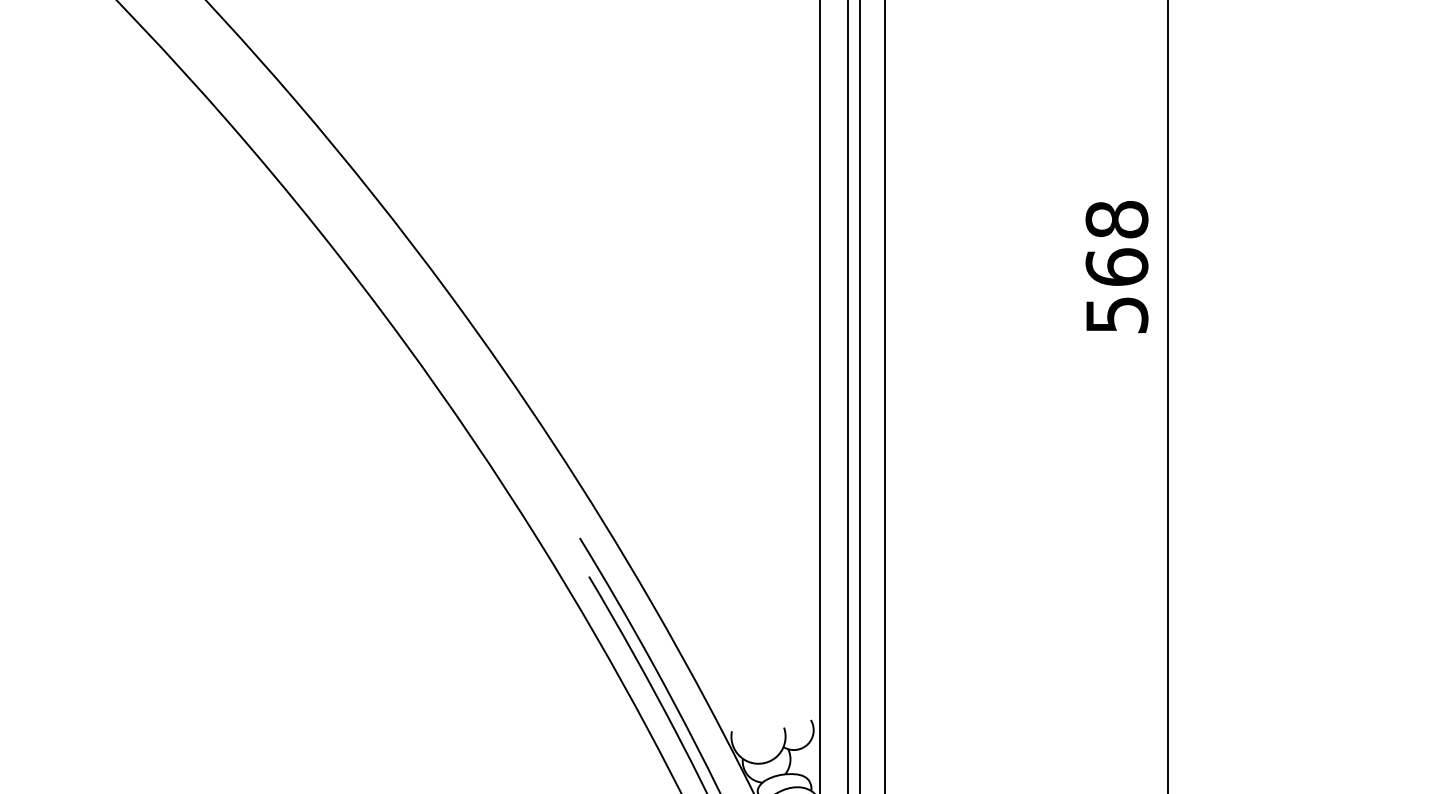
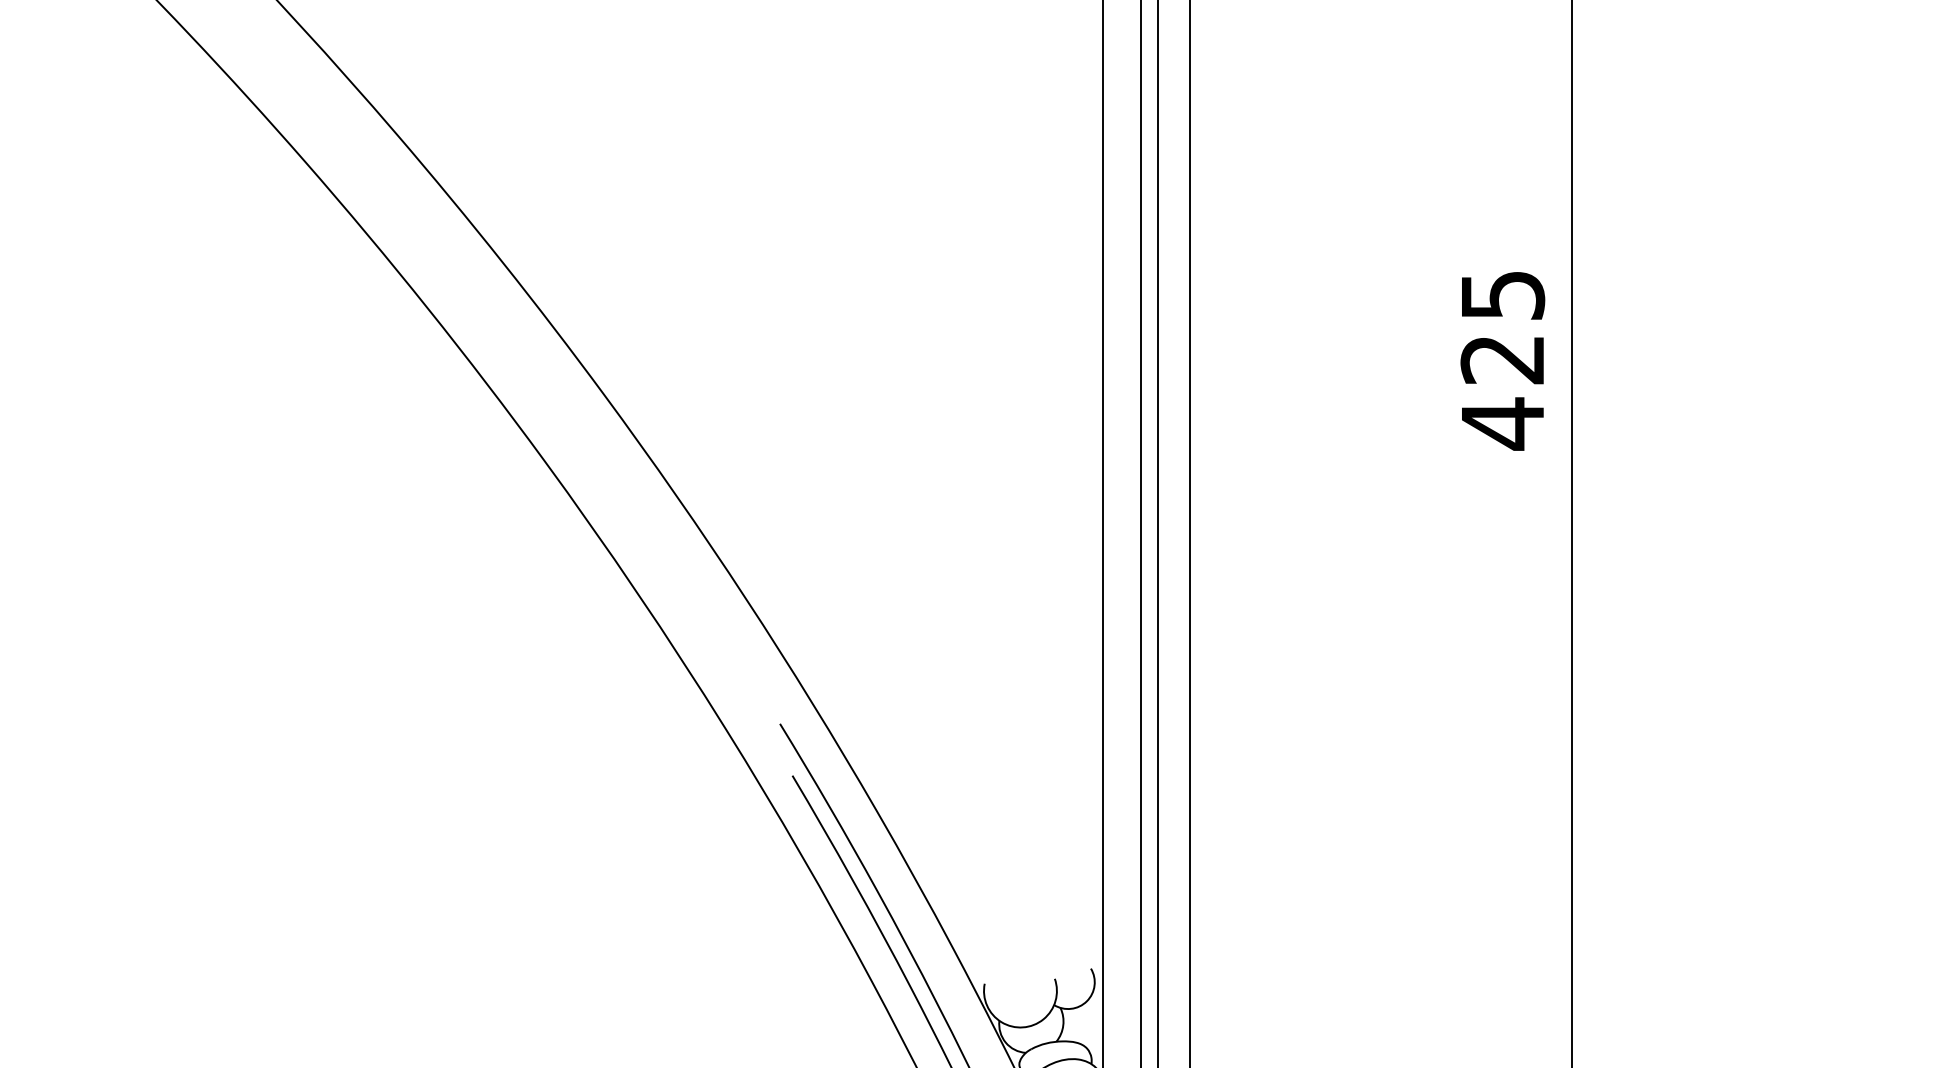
text: (1116, 268) -> (1502, 360), 568 -> 425

